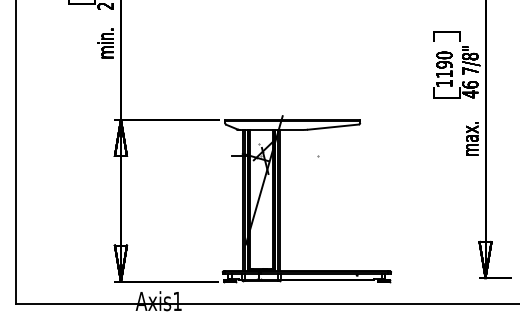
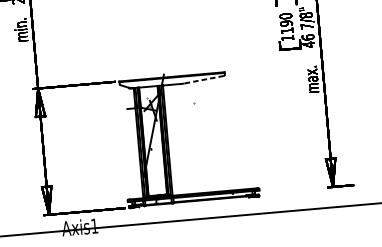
line: (333, 127) -> (204, 79), solid -> dashed

